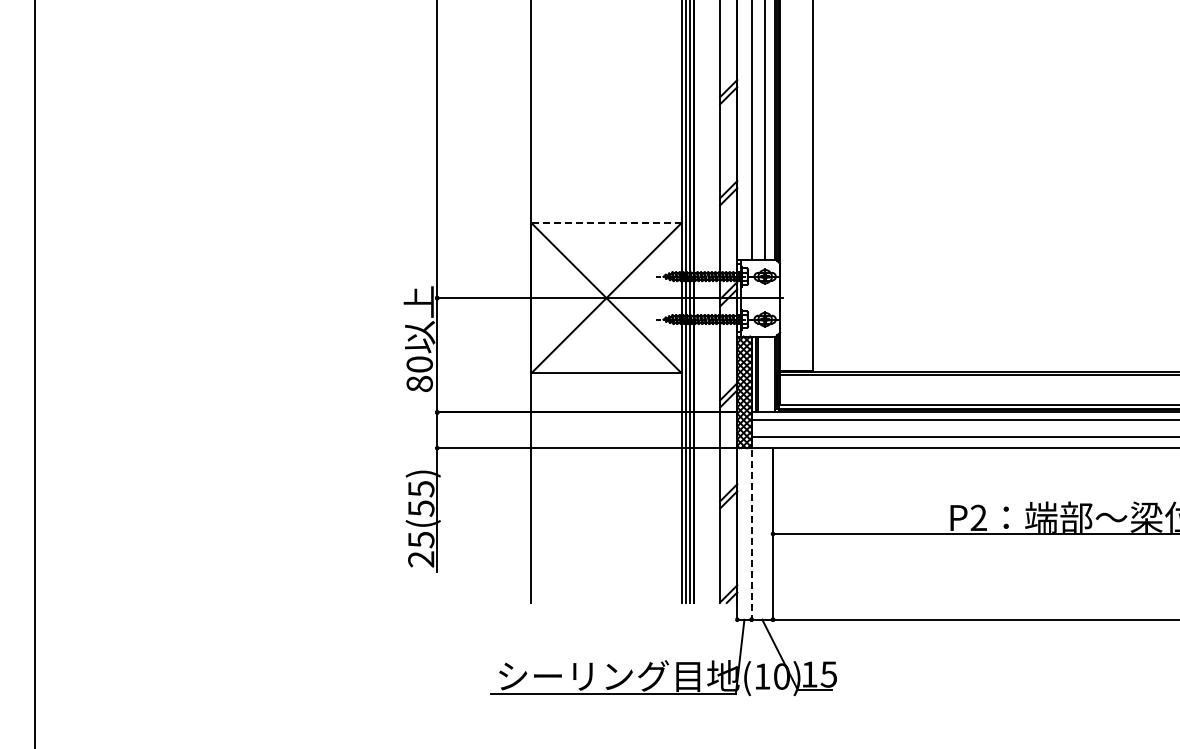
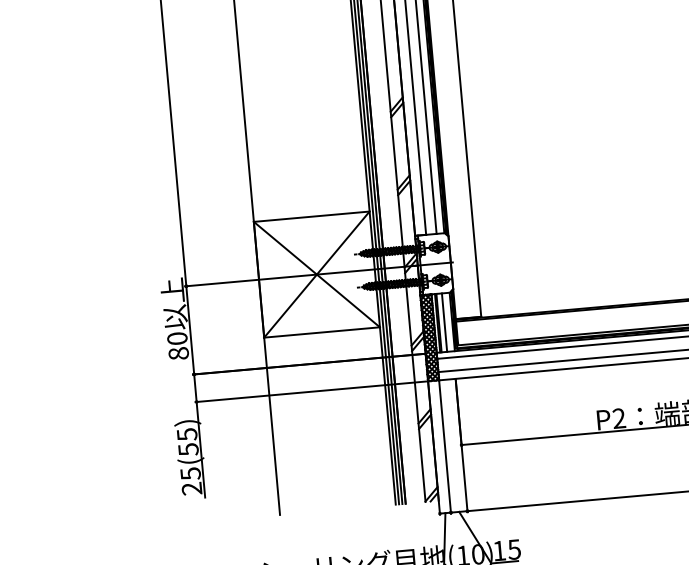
line: (606, 223) -> (311, 217), dashed -> solid
line: (765, 374) -> (444, 322), added
line: (751, 535) -> (445, 447), dashed -> solid

